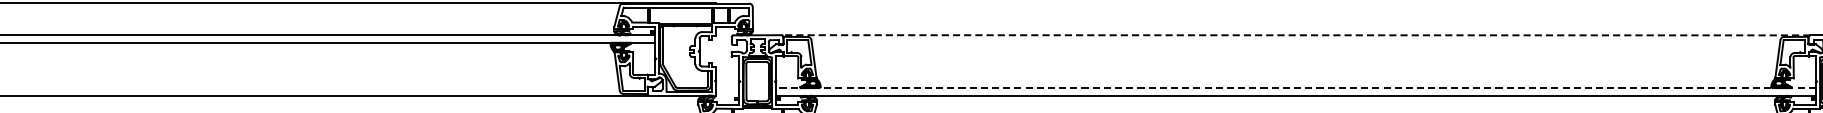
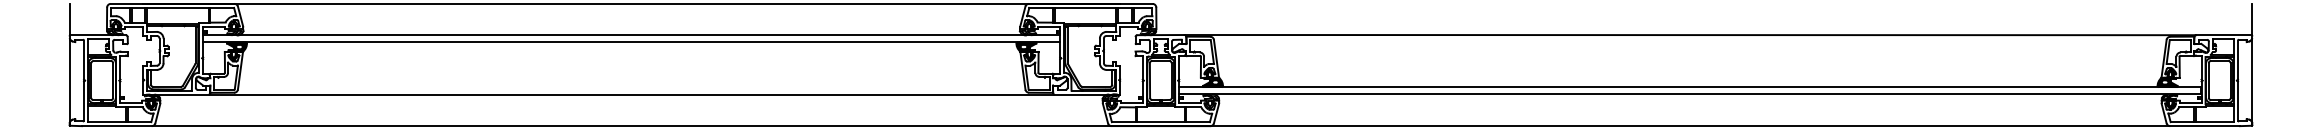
line: (1296, 35) -> (1690, 35), dashed -> solid
line: (1295, 88) -> (1689, 87), dashed -> solid

